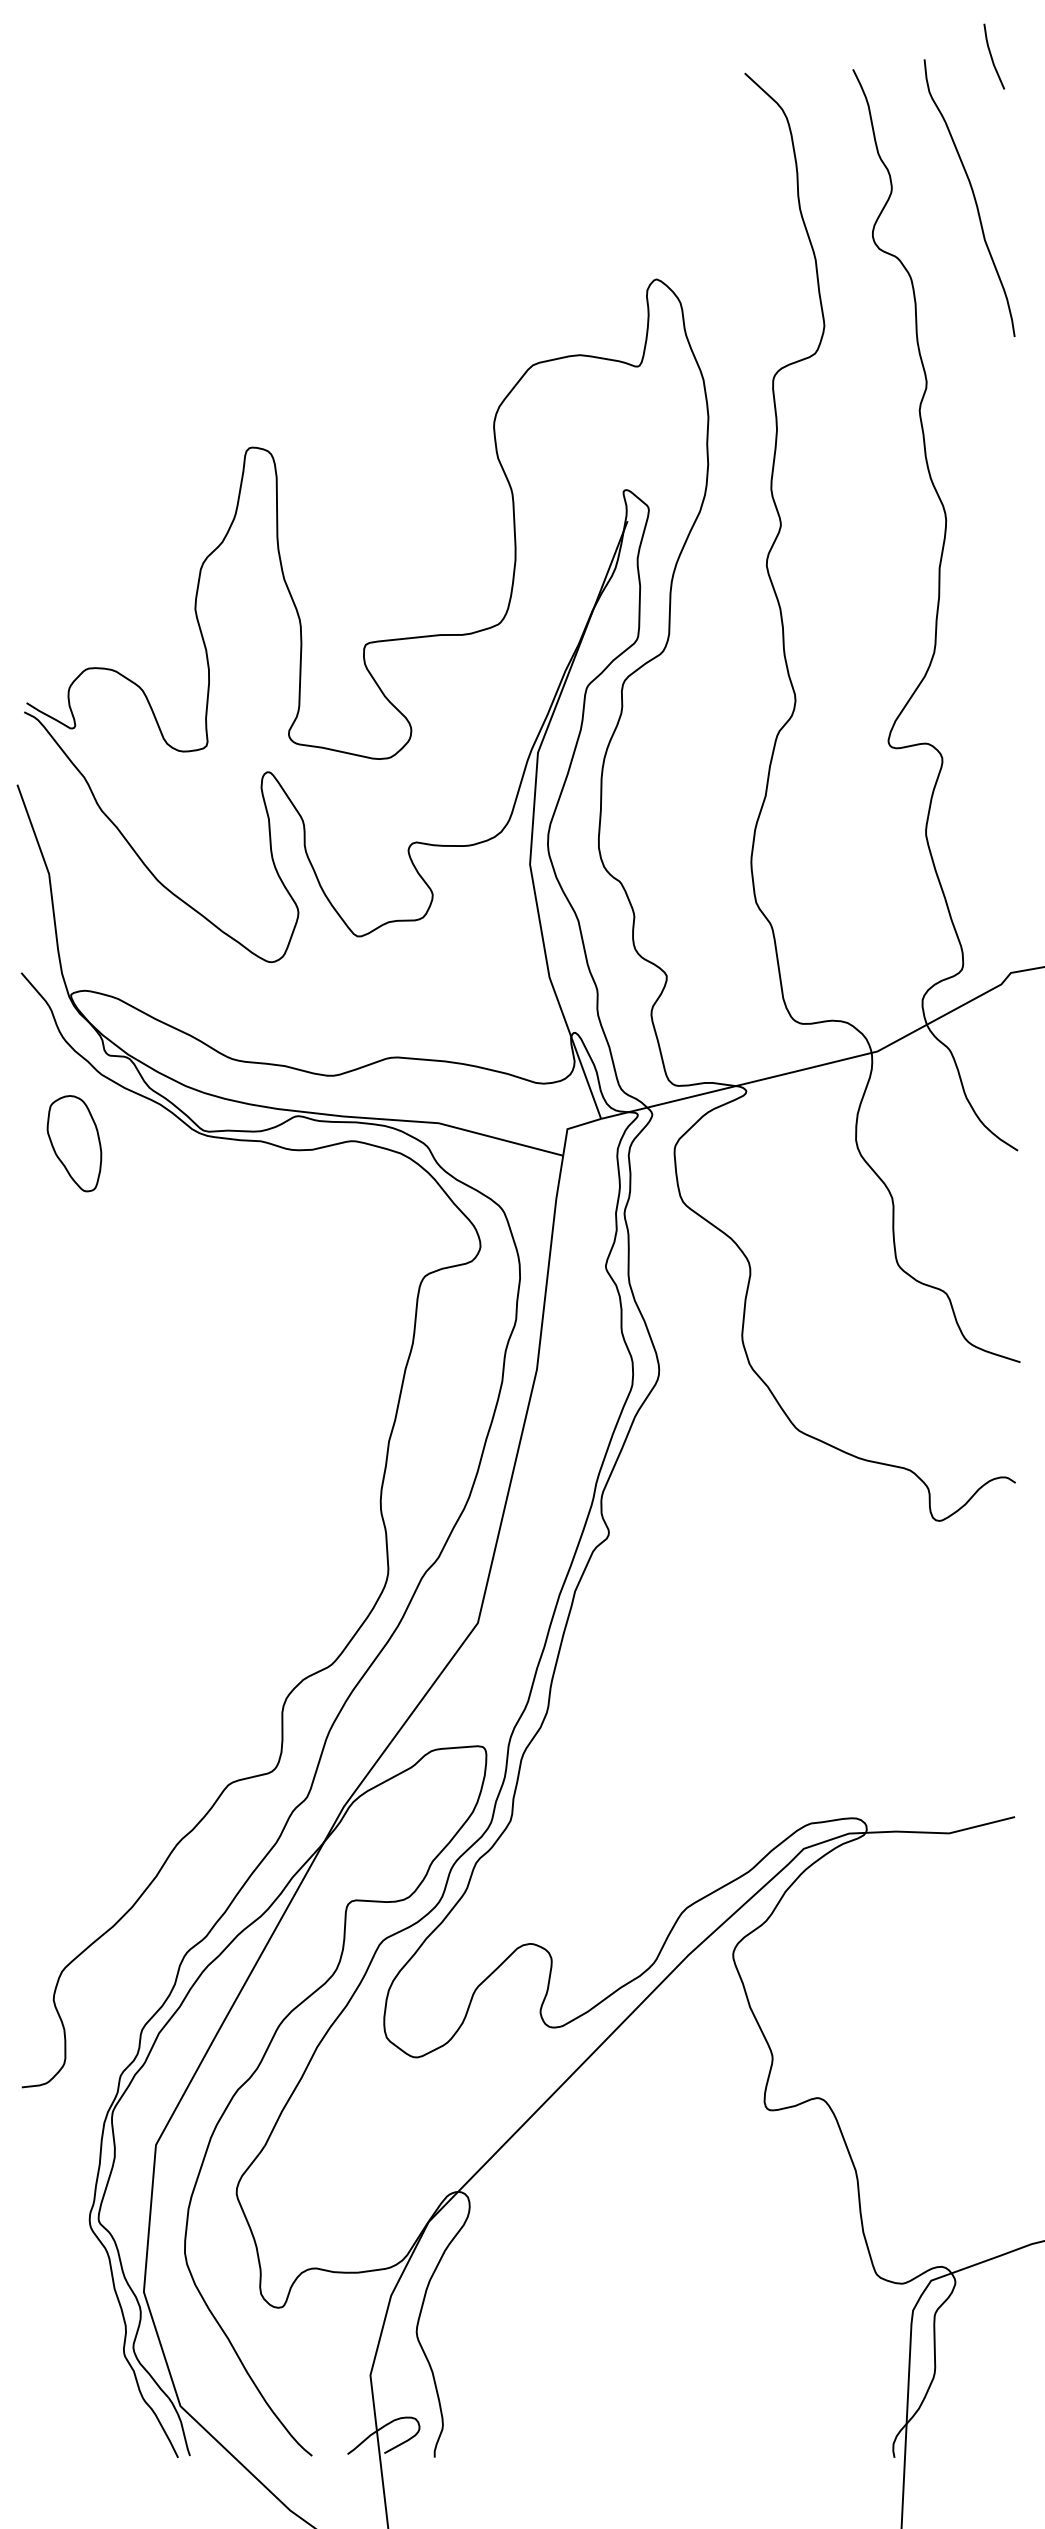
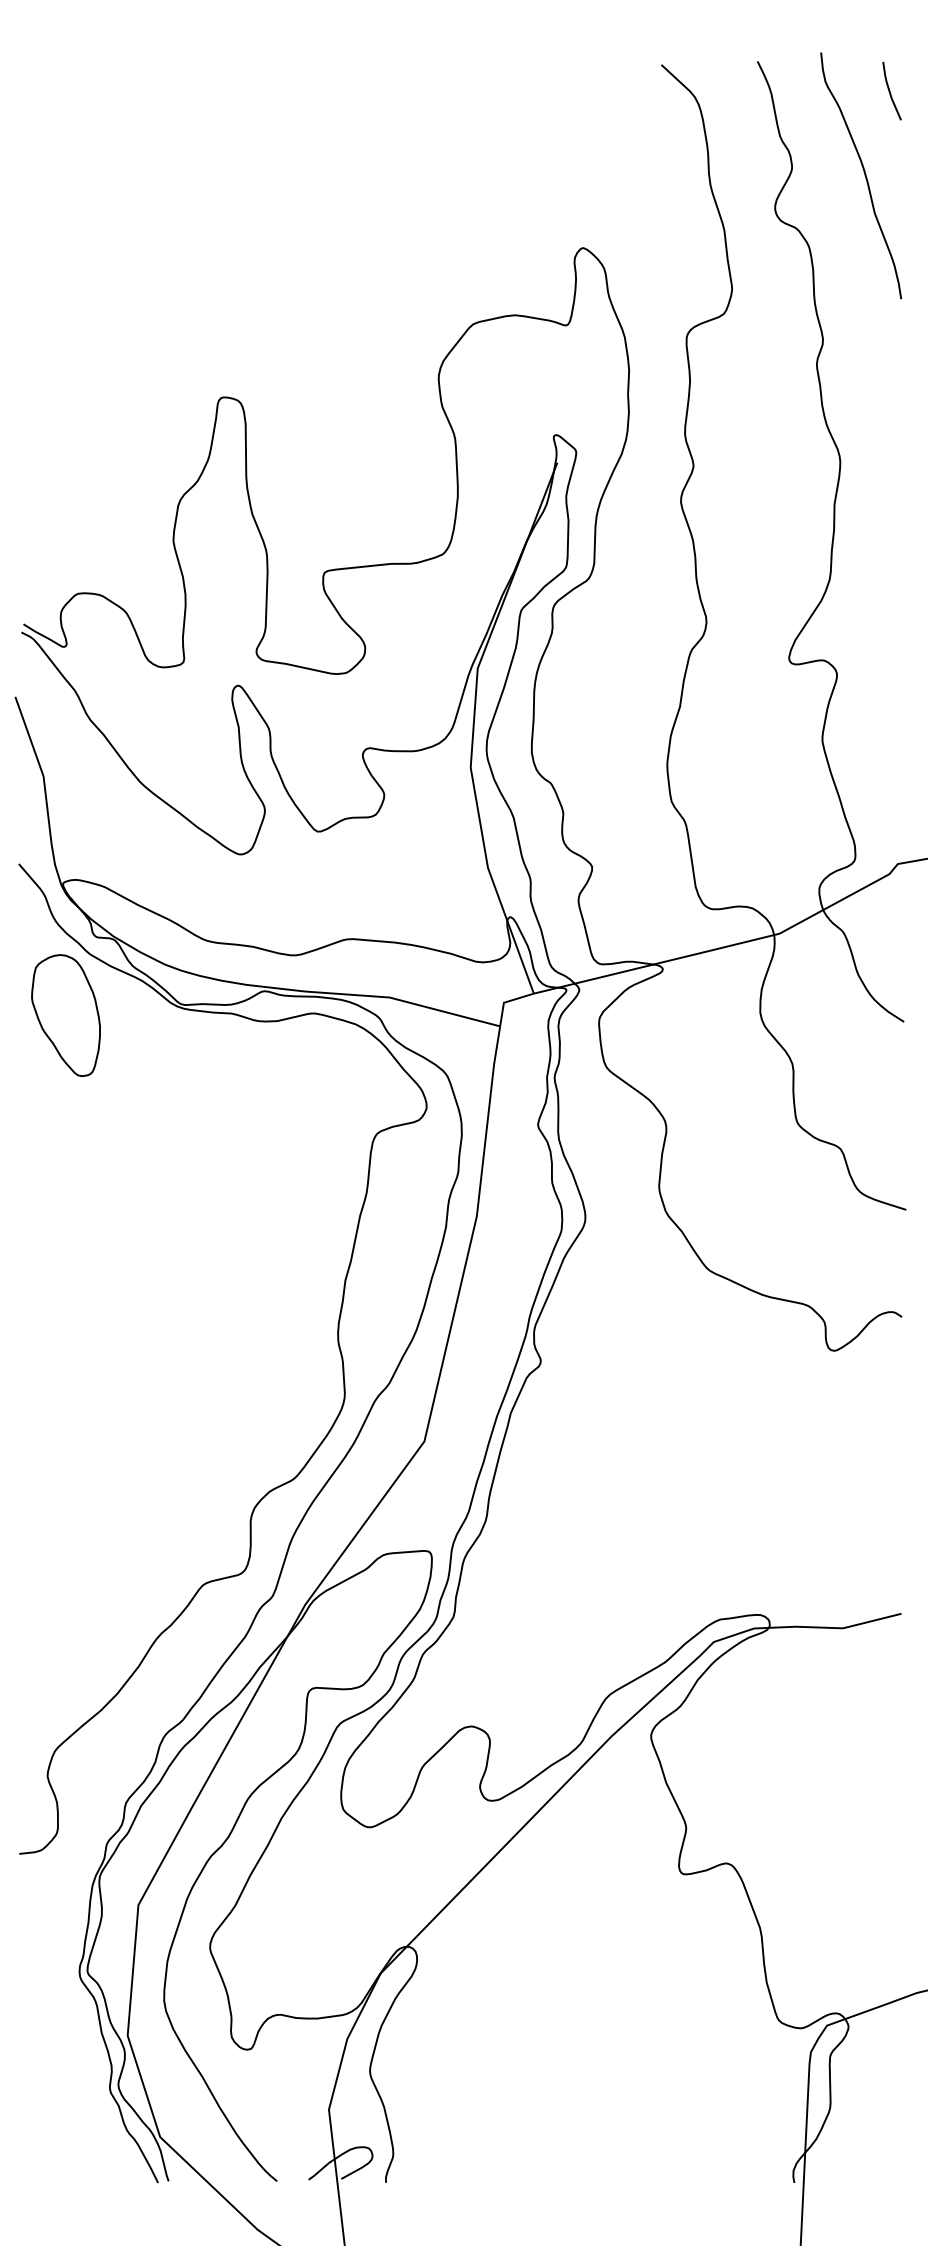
line: (992, 55) -> (890, 90), moved
part: (73, 1143) -> (65, 1015), size x1.43

